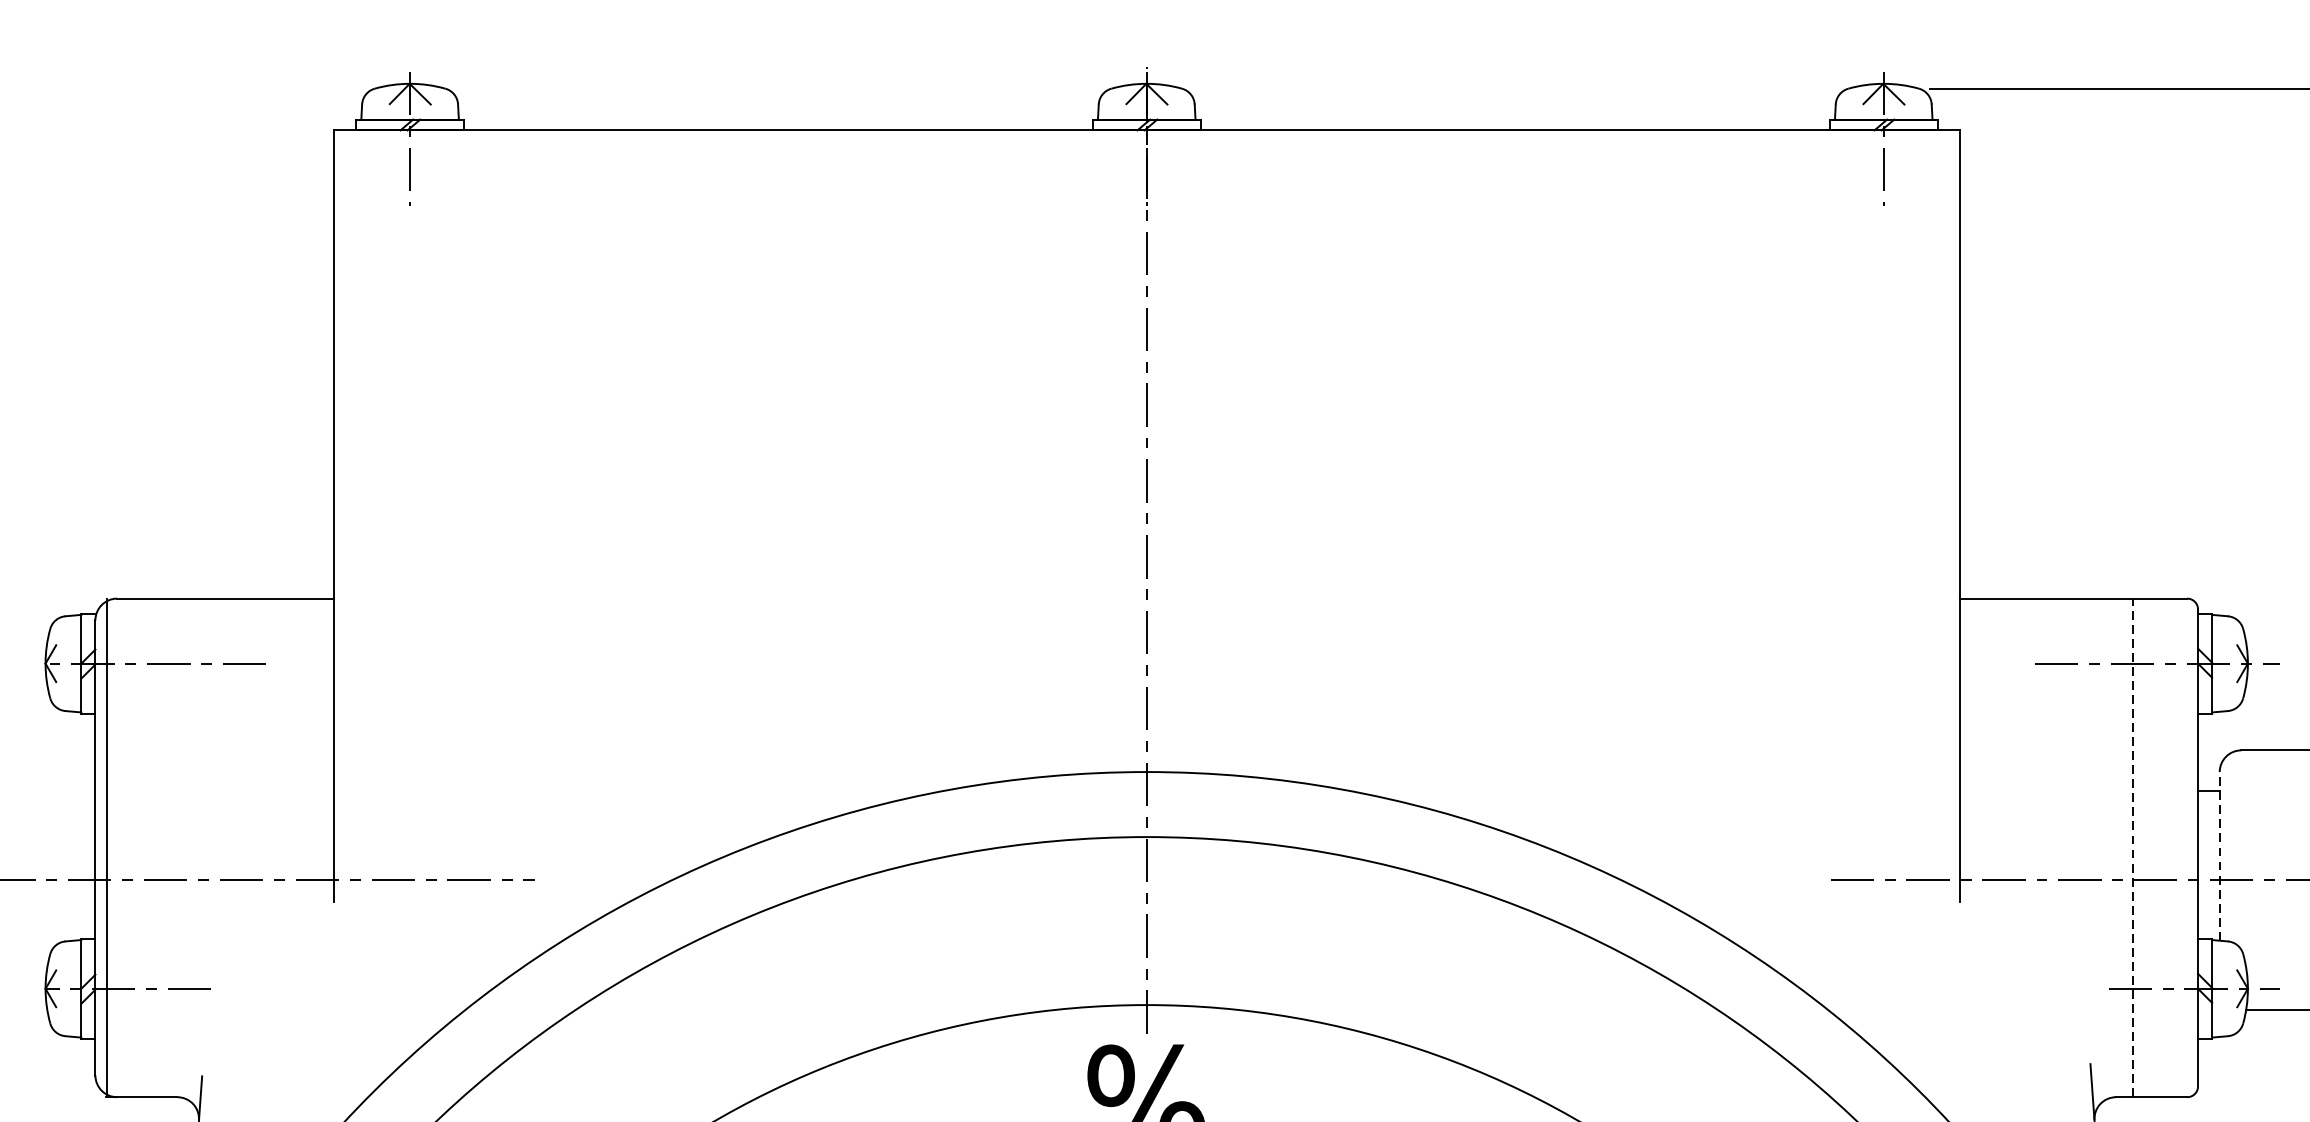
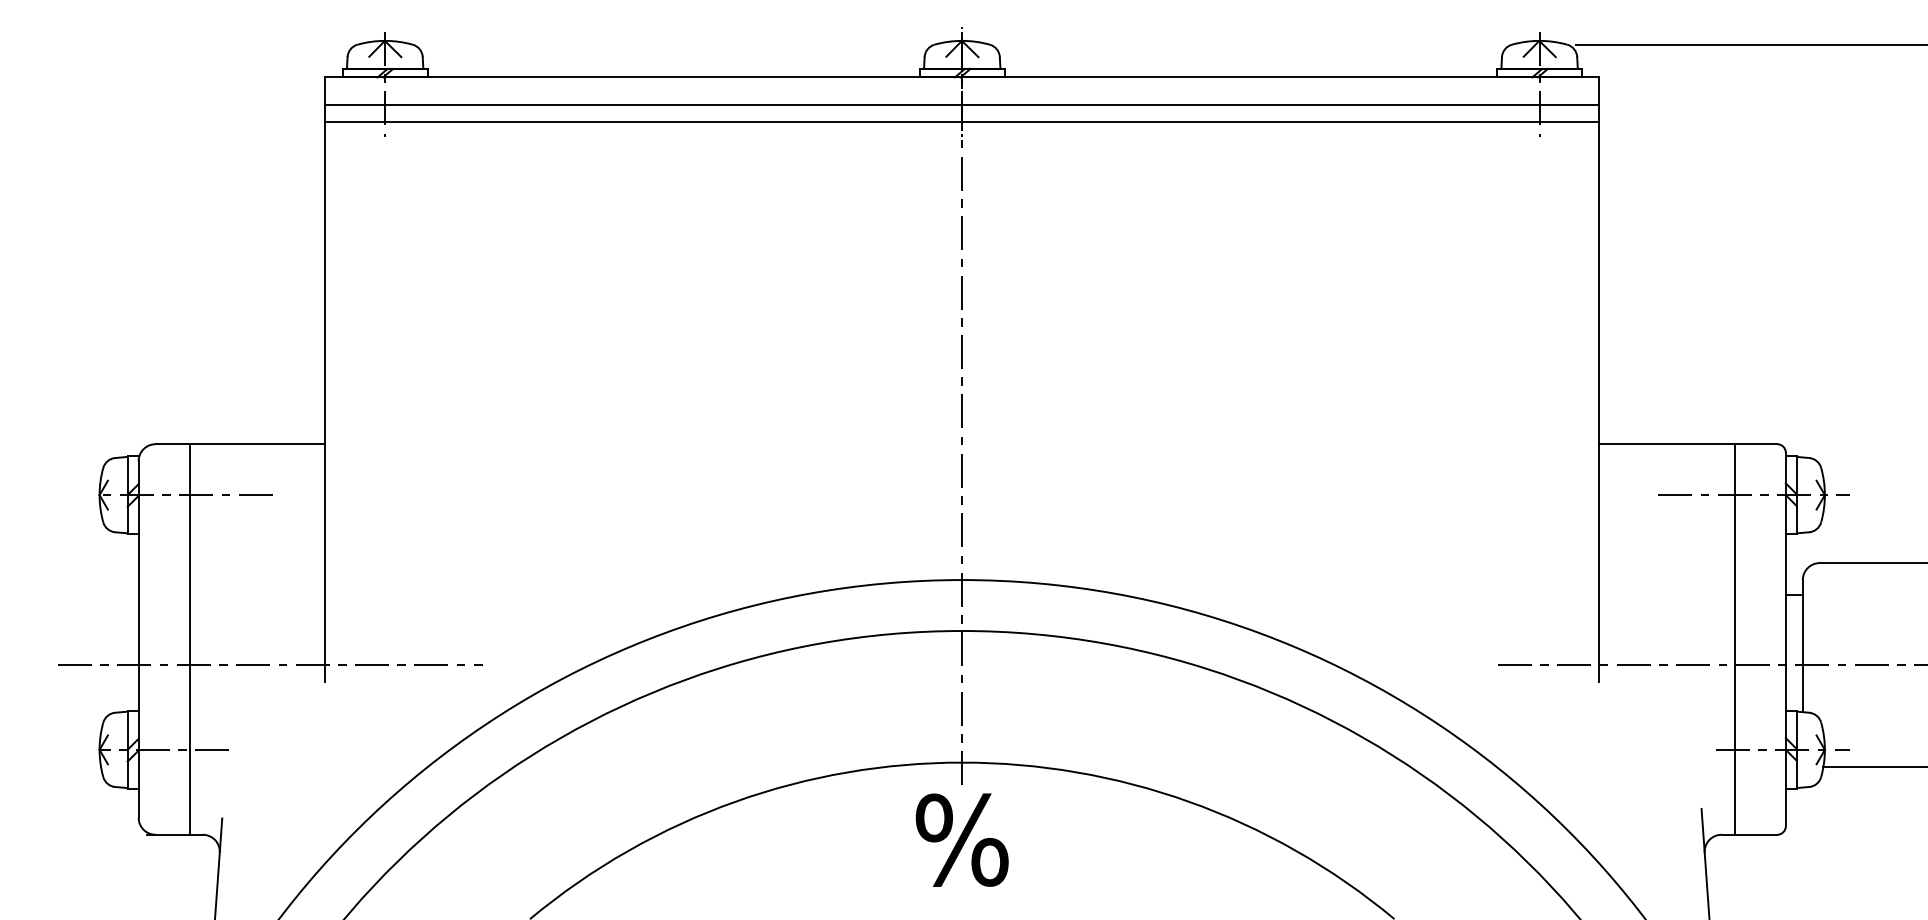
line: (1147, 165) -> (962, 104), added
line: (1147, 186) -> (962, 121), added
line: (2132, 846) -> (1734, 638), dashed -> solid
line: (106, 847) -> (189, 639), moved
line: (2219, 855) -> (1802, 645), dashed -> solid

